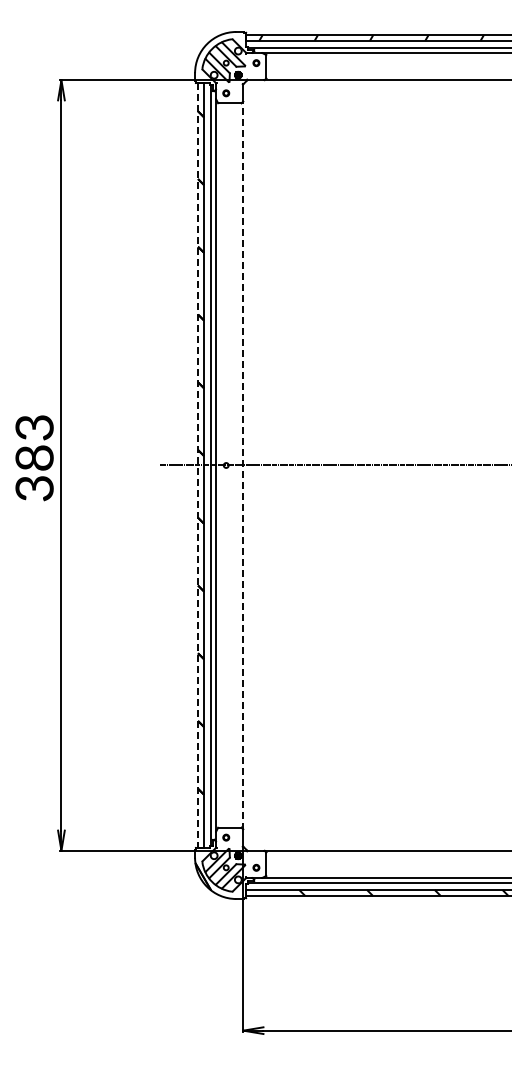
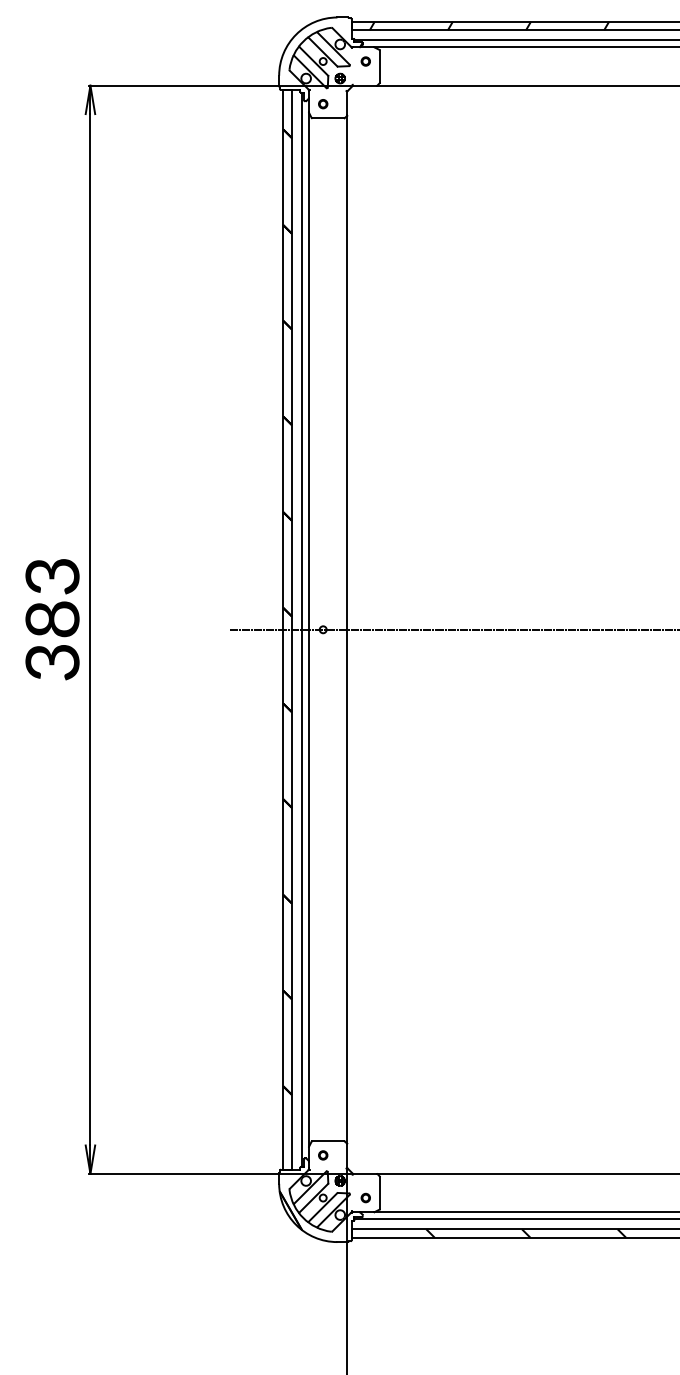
line: (243, 464) -> (347, 628), dashed -> solid
line: (198, 465) -> (284, 629), dashed -> solid

